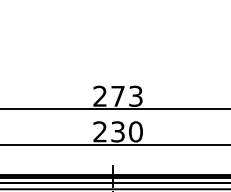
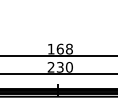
text: (116, 95) -> (59, 48), 273 -> 168

